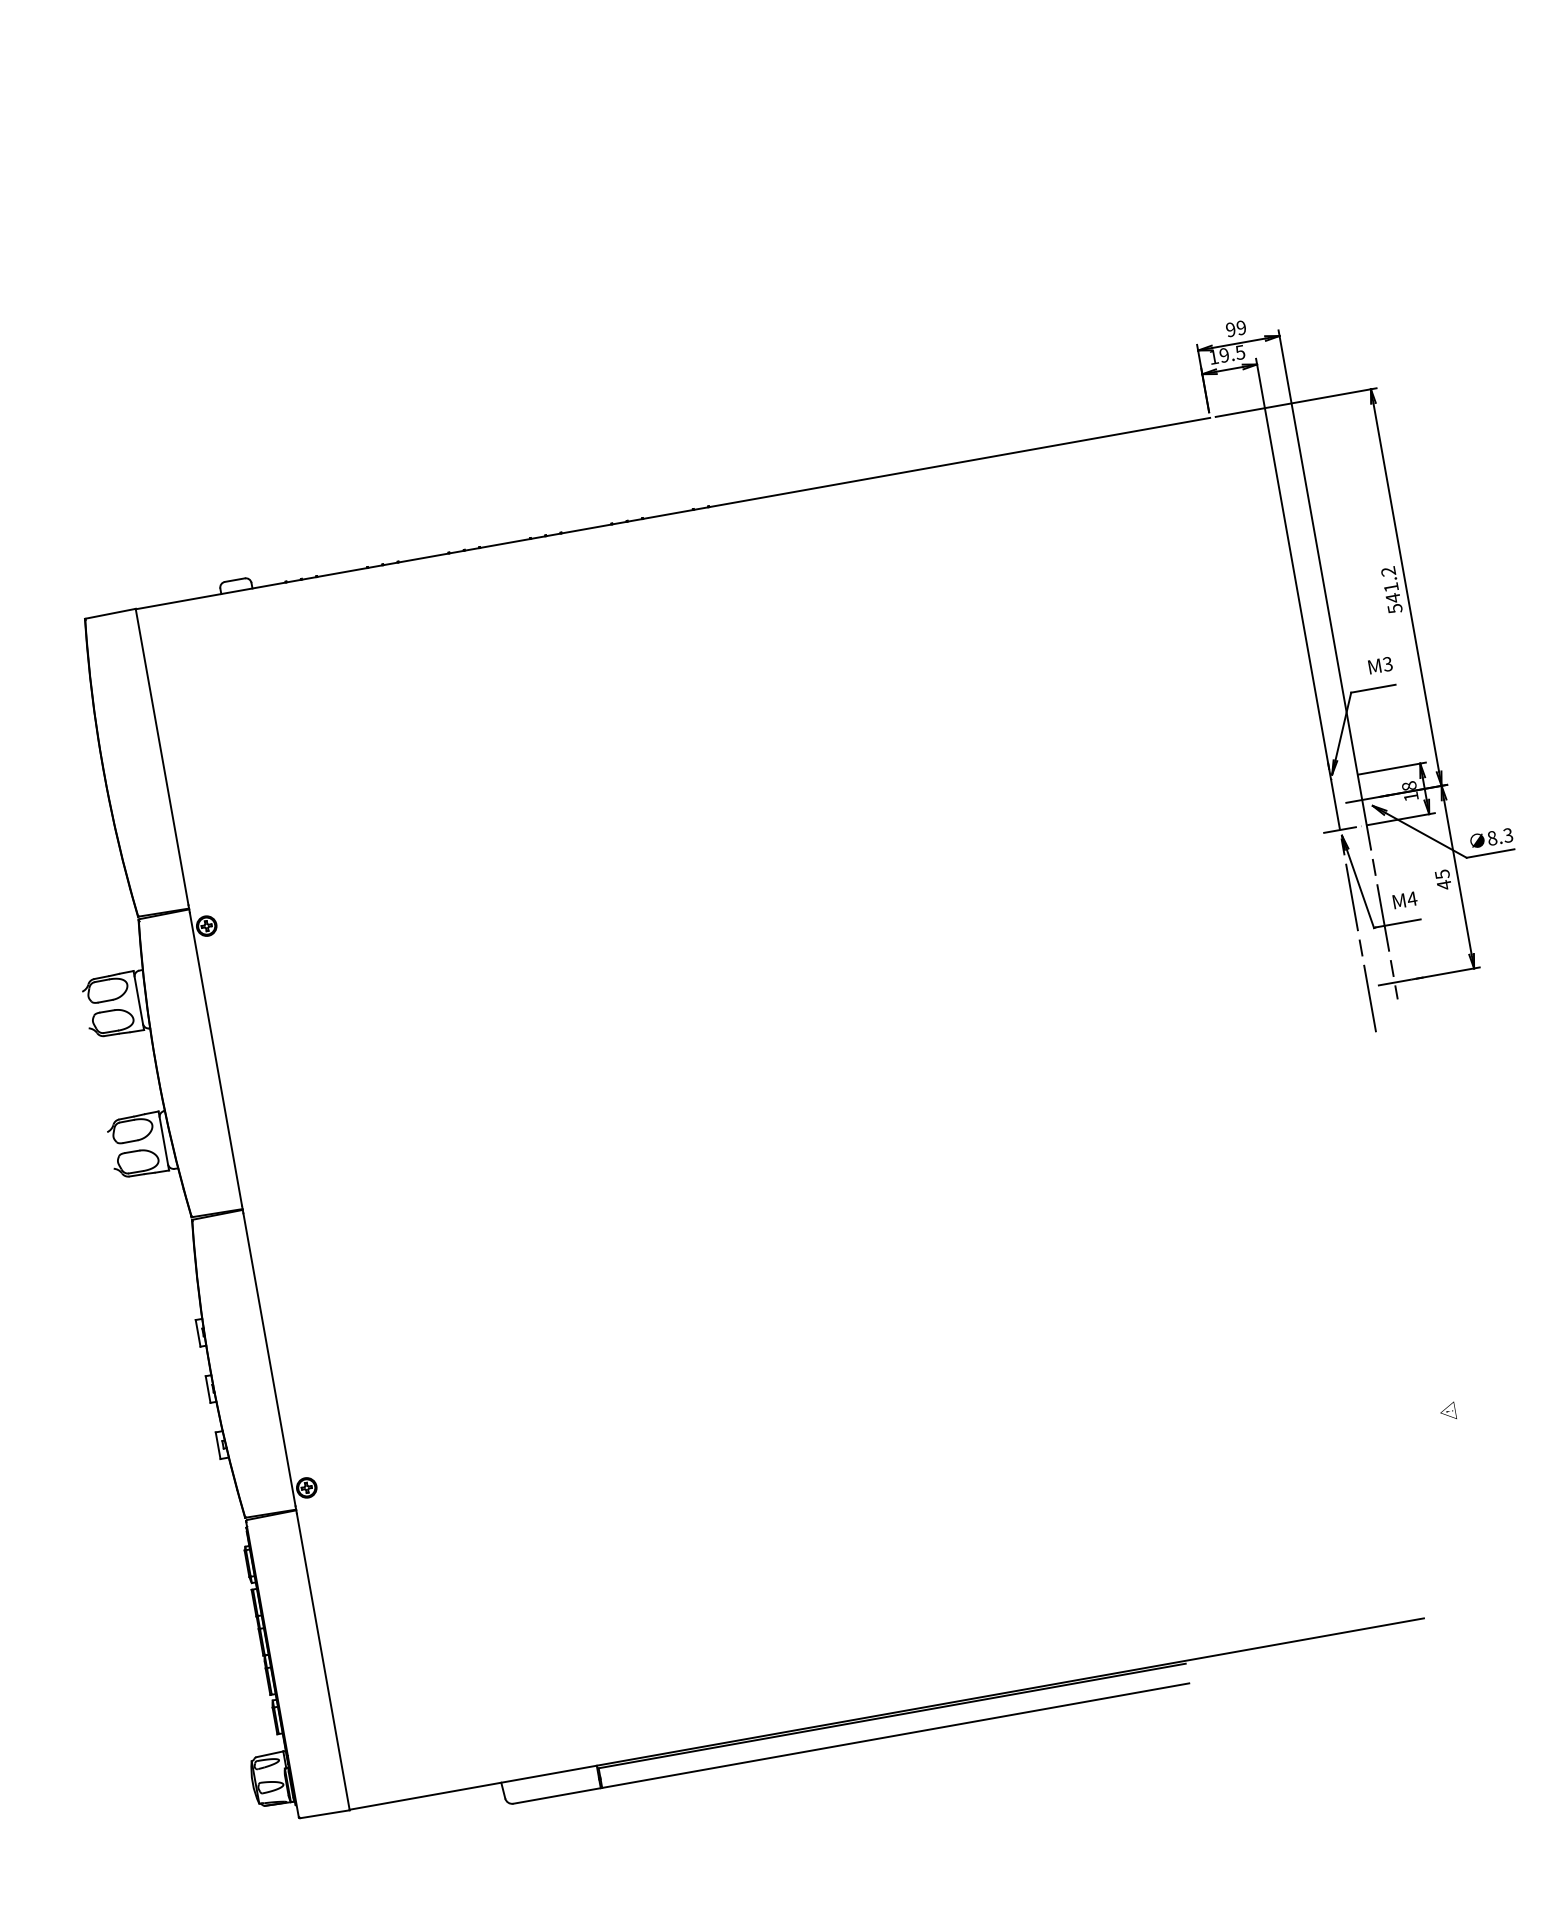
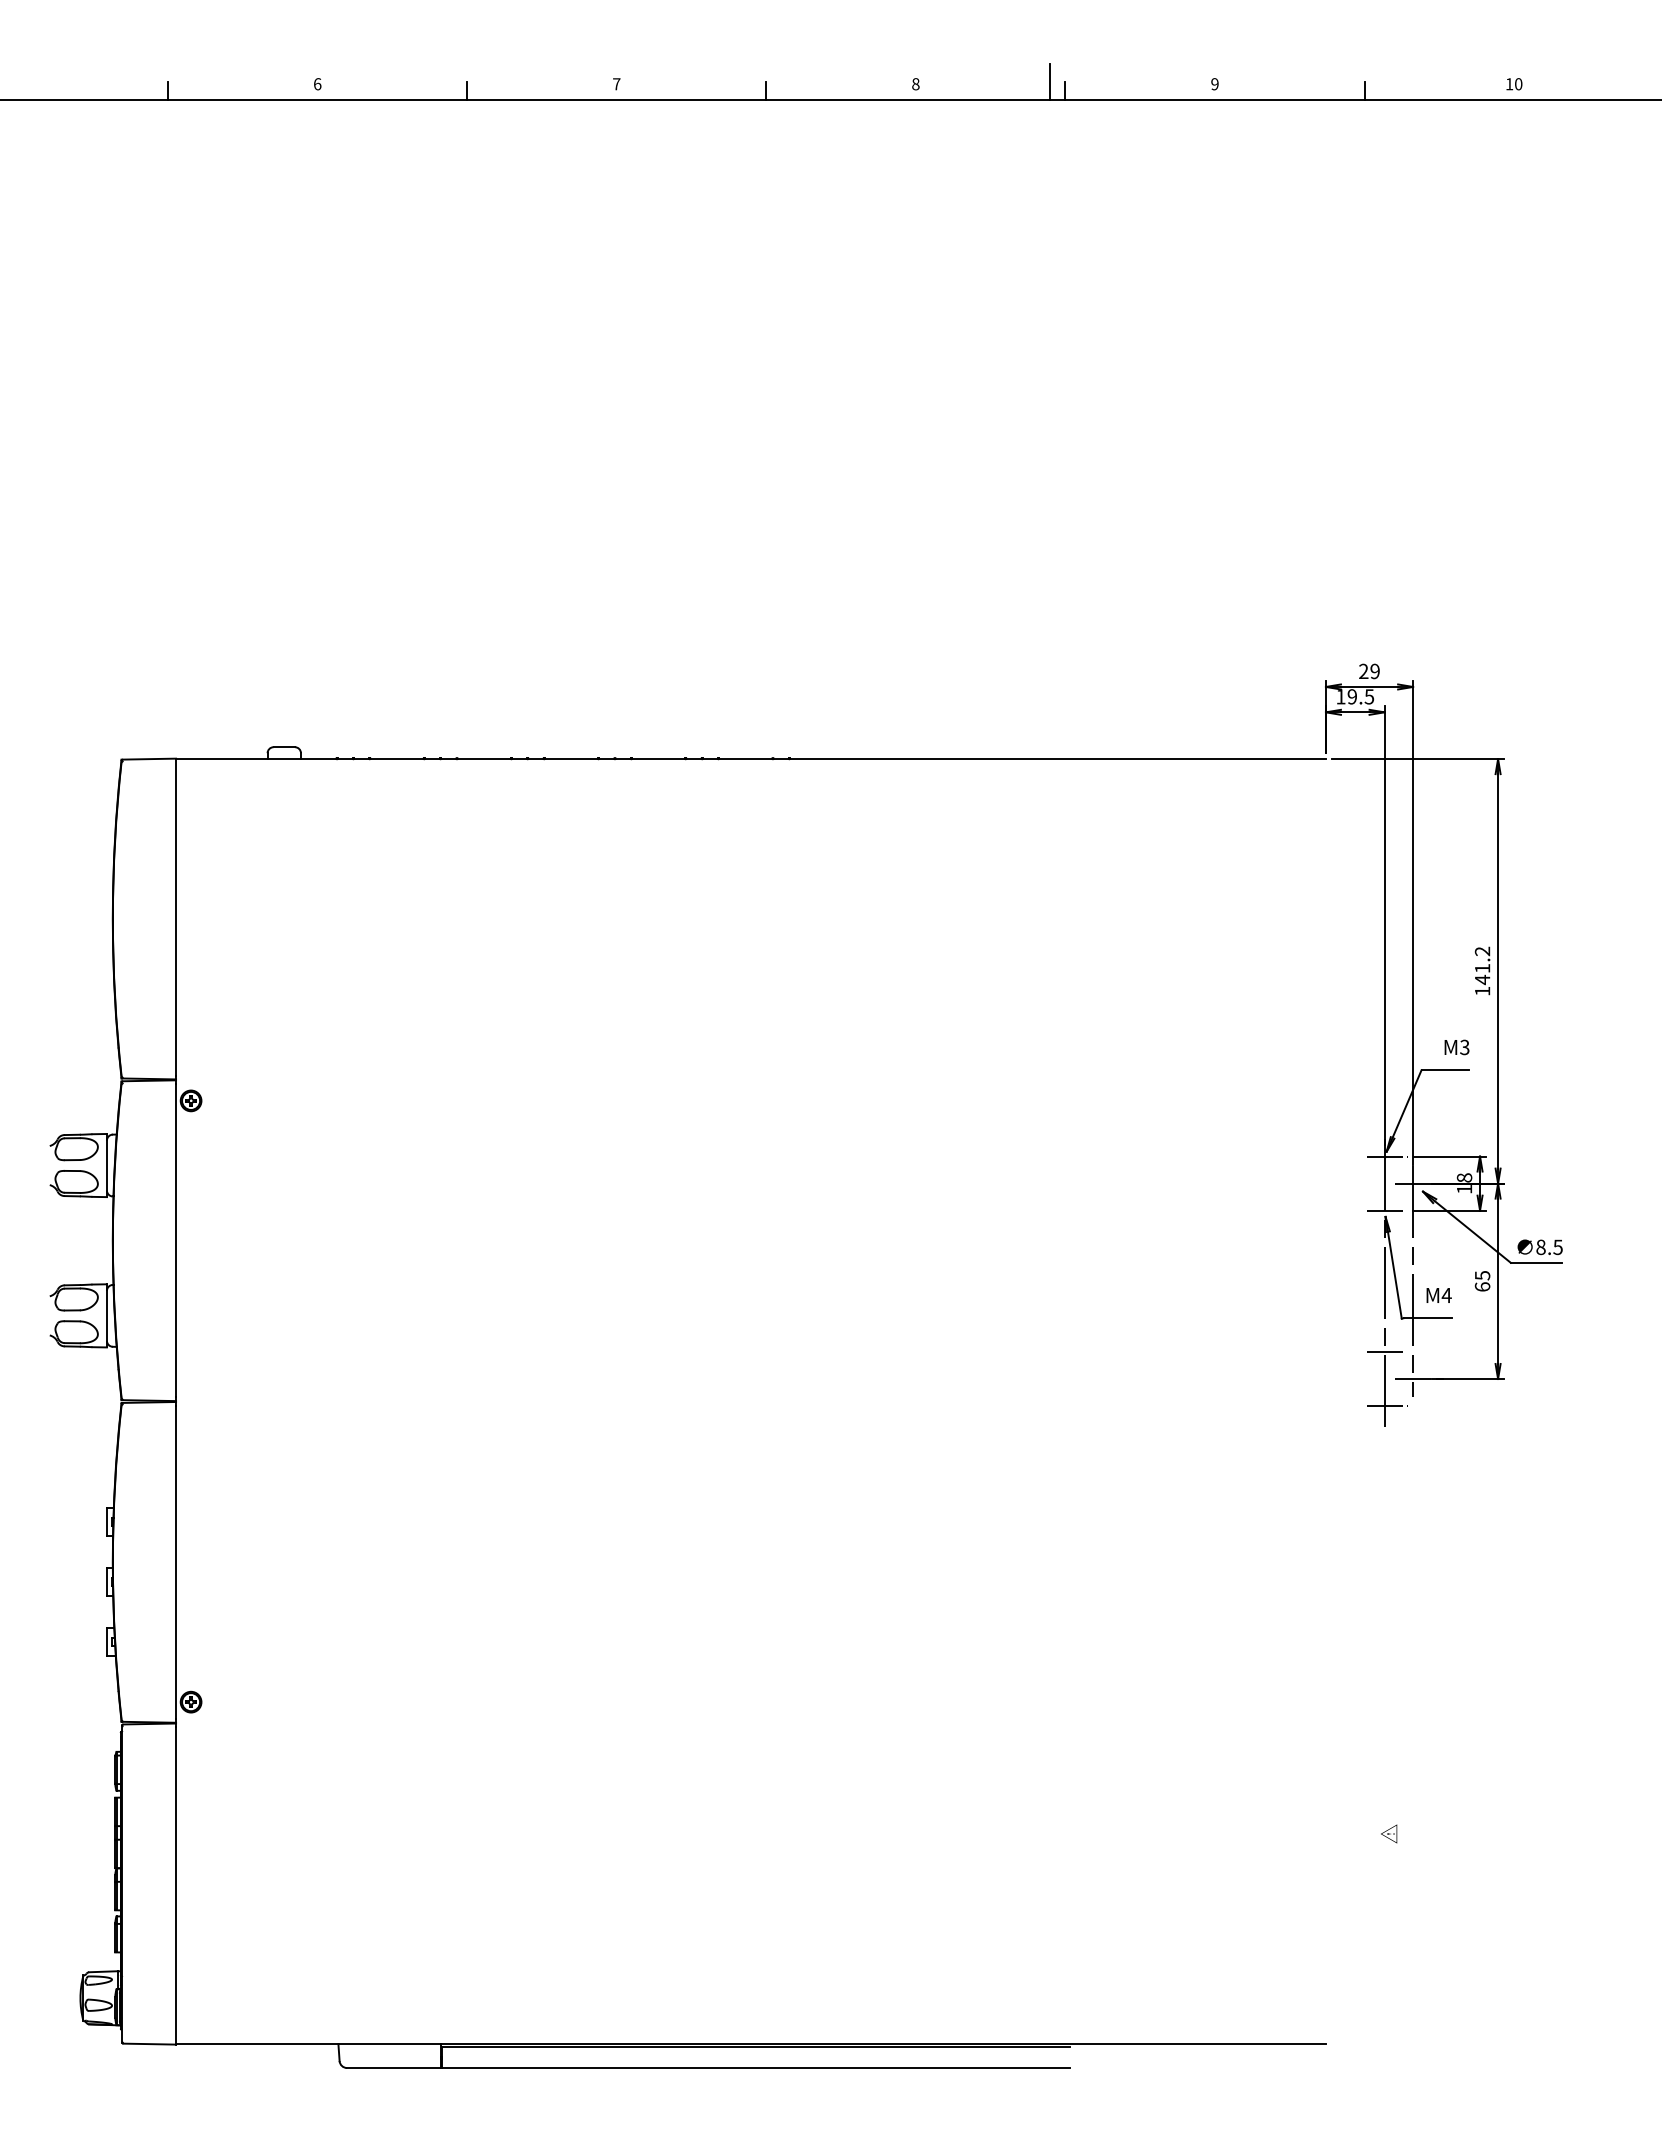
text: (1230, 329) -> (1363, 671), 99 -> 29
text: (1395, 608) -> (1482, 991), 541.2 -> 141.2
line: (1332, 779) -> (1386, 1156), added
text: (1507, 834) -> (1557, 1246), 8.3 -> 8.5
text: (1444, 885) -> (1482, 1287), 45 -> 65
line: (1365, 961) -> (1386, 1351), added
line: (1374, 1012) -> (1386, 1406), added

